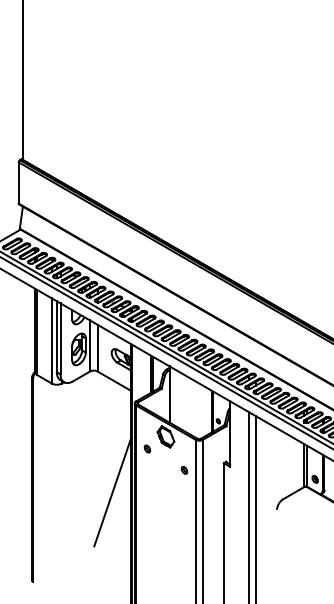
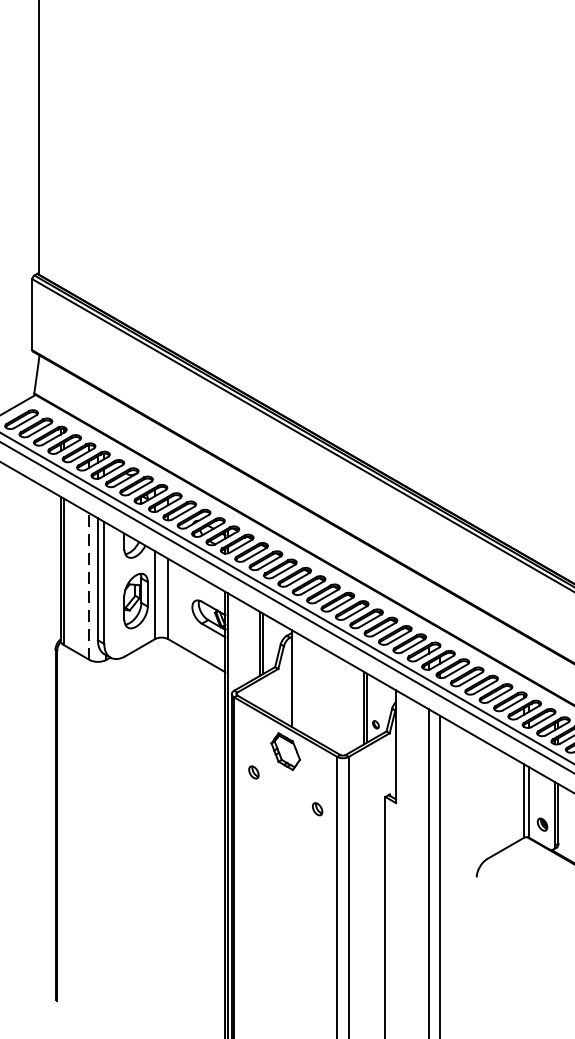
line: (51, 341) -> (88, 587), solid -> dashed
line: (112, 492) -> (193, 847), removed

